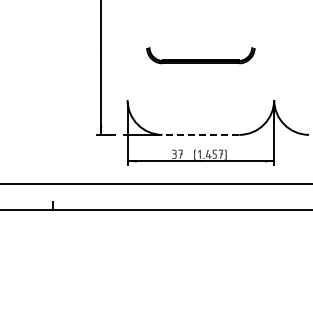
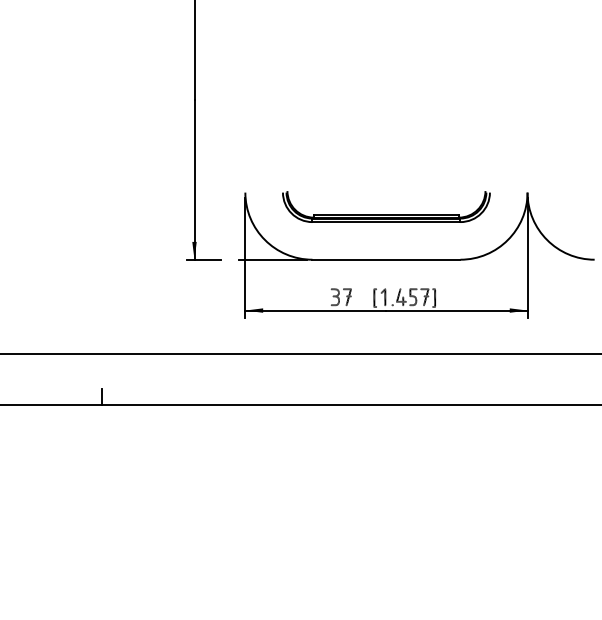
part: (200, 55) -> (385, 207), moved
line: (200, 134) -> (385, 258), dashed -> solid

